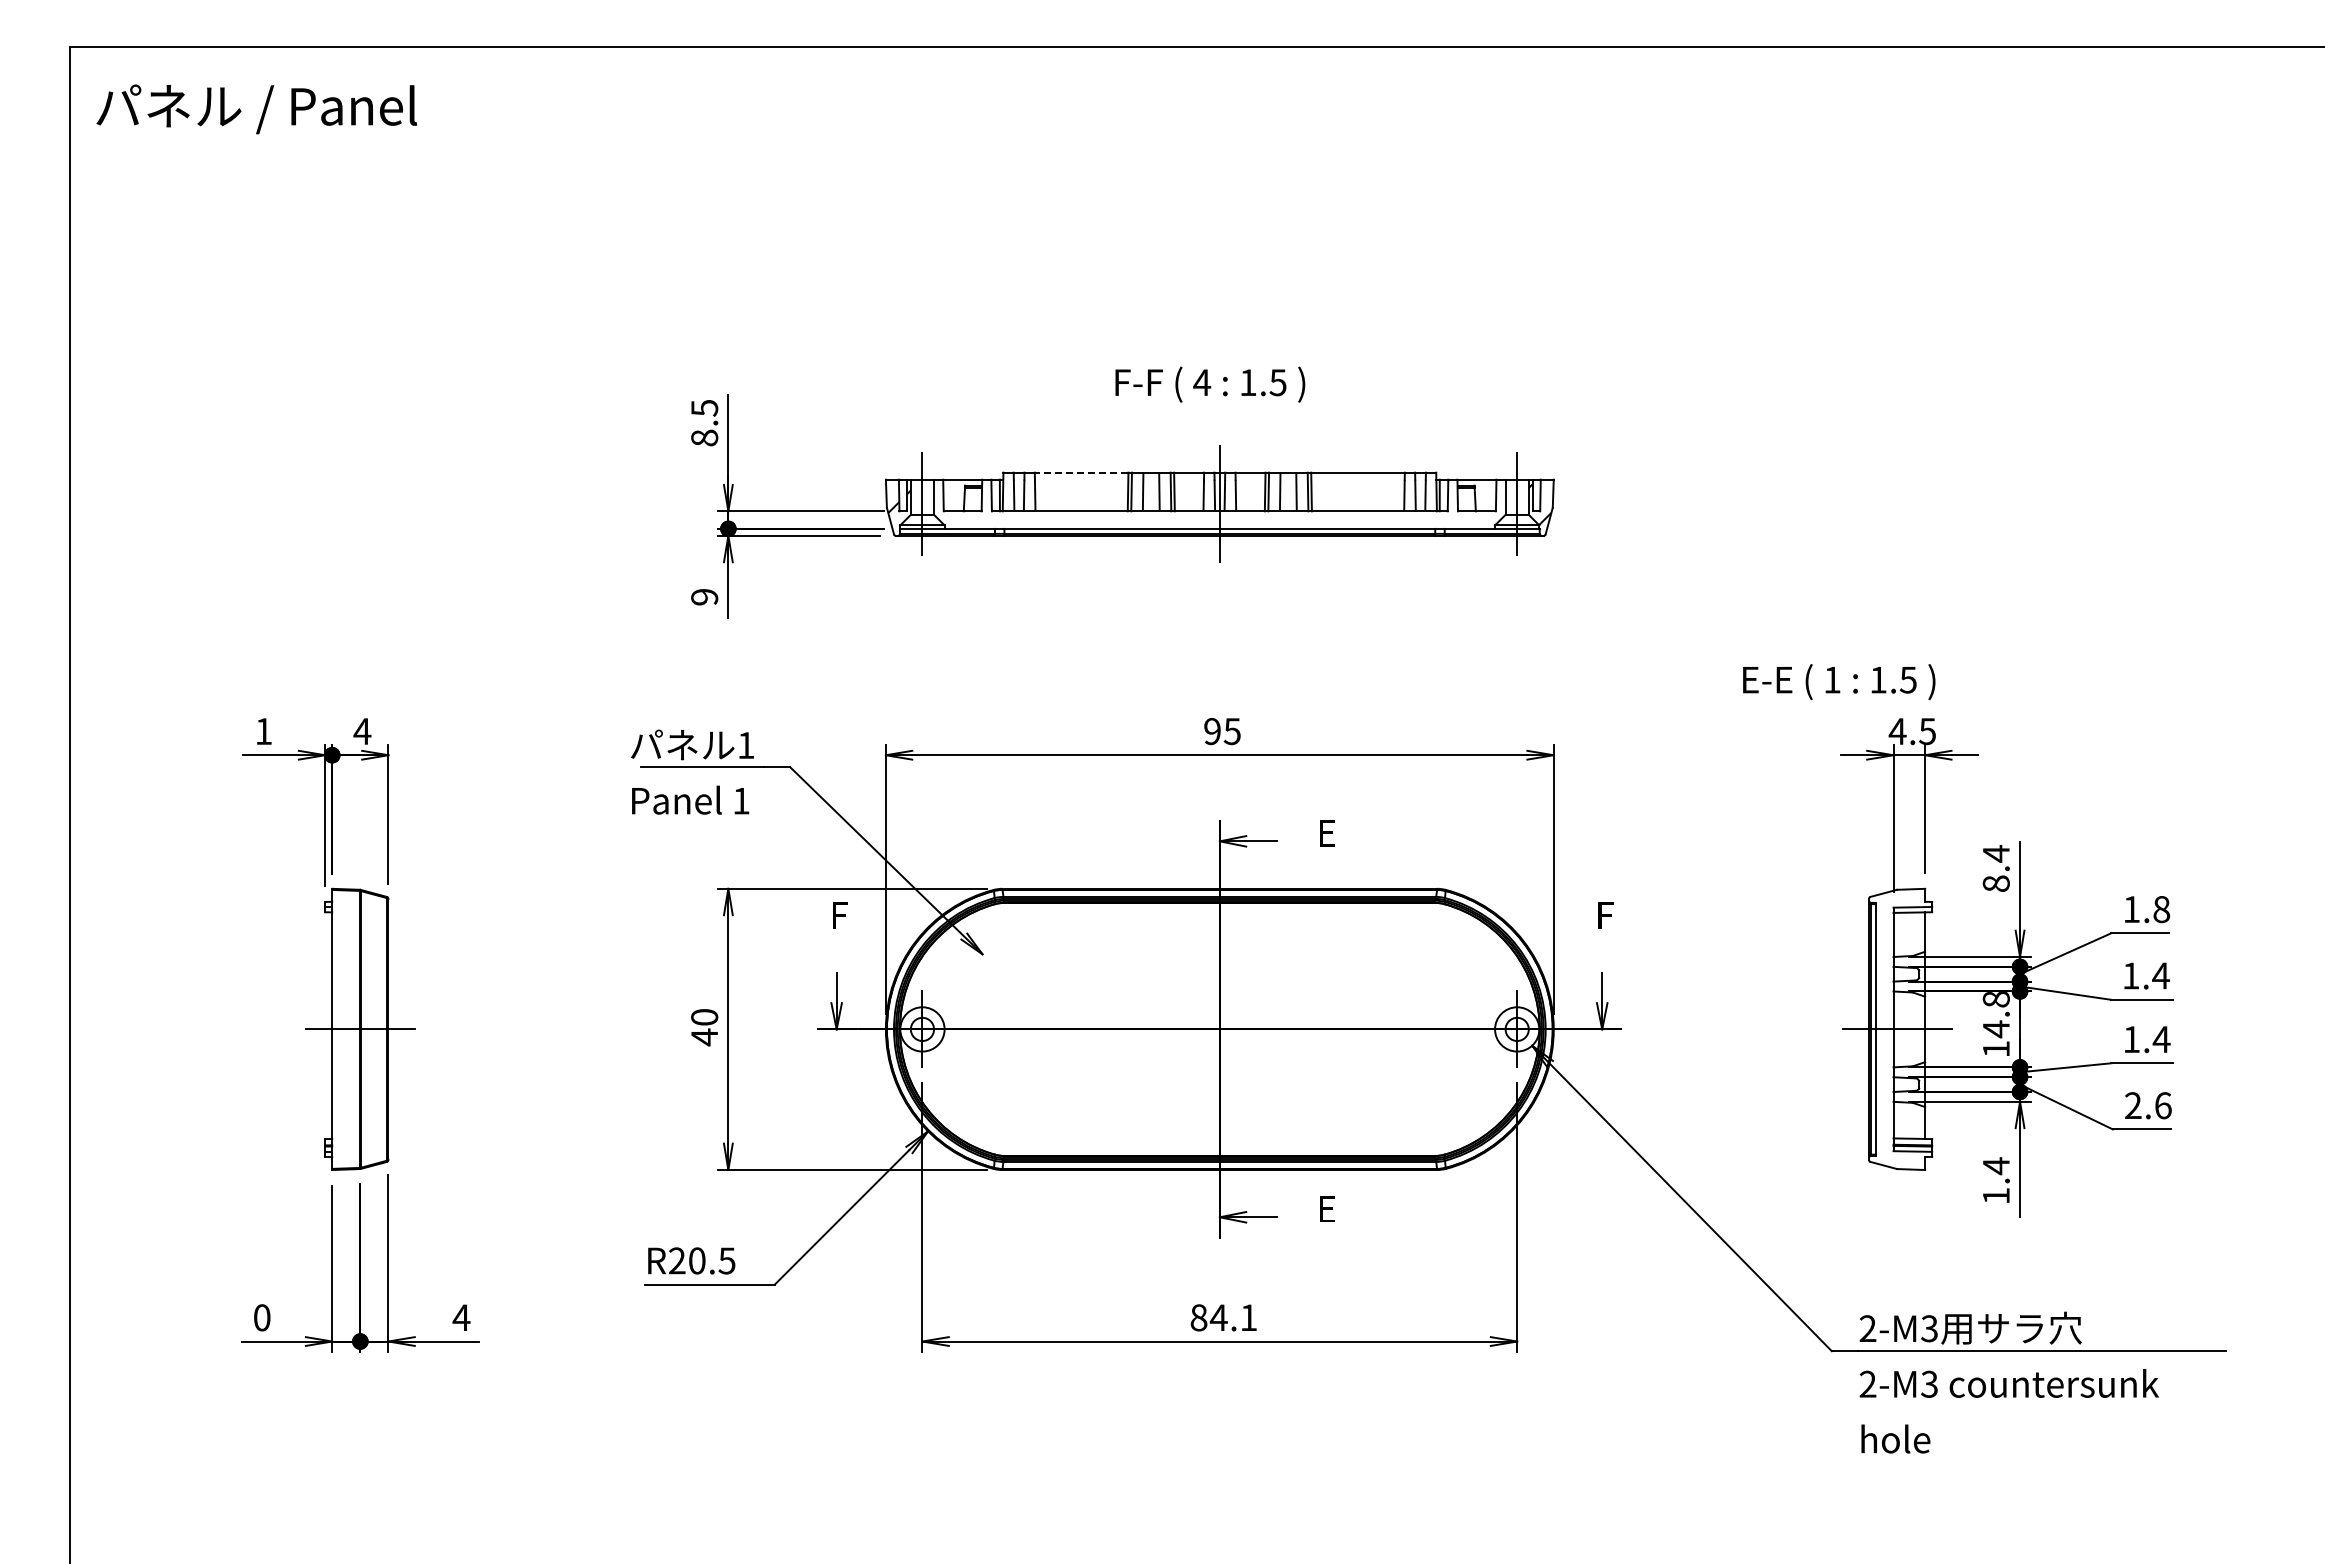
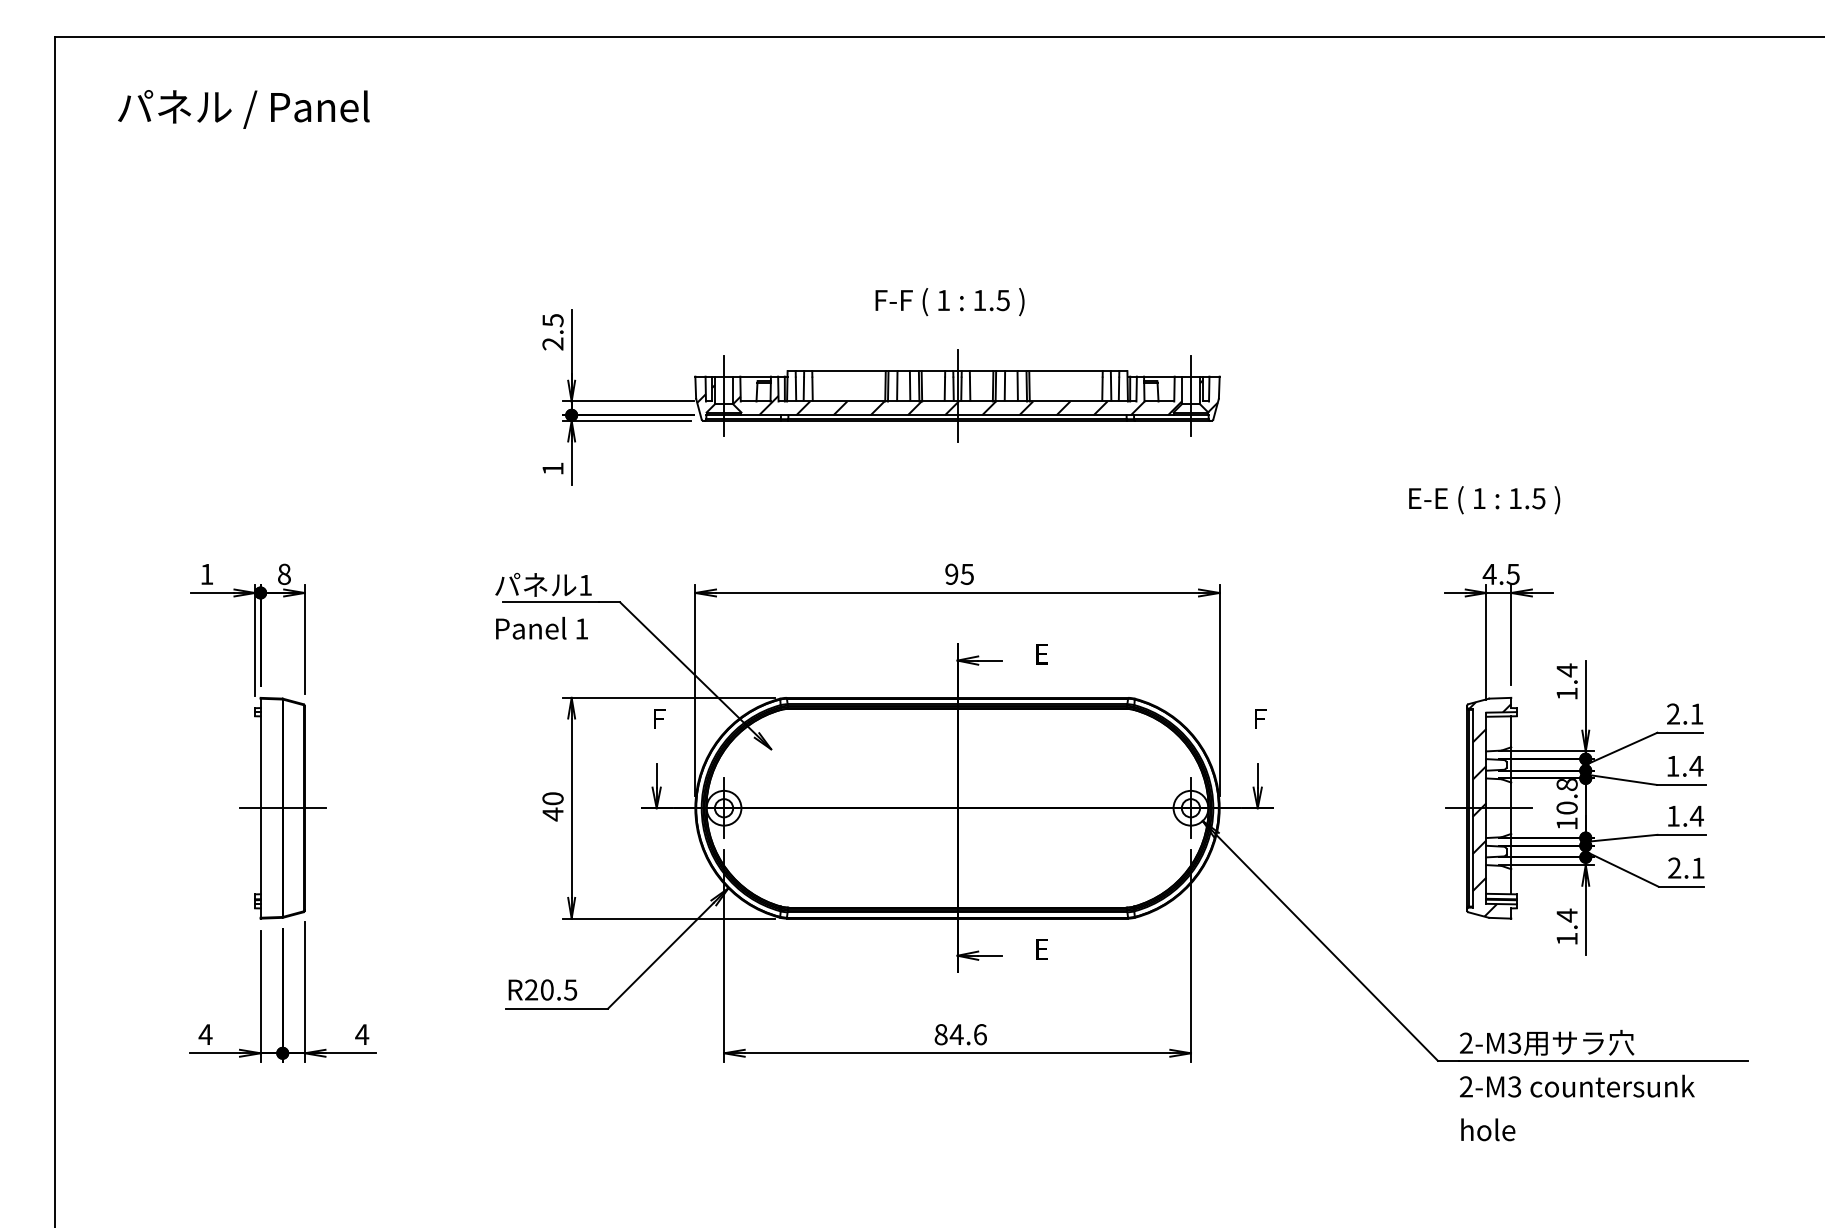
text: (256, 109) -> (243, 109), moved
text: (1202, 382) -> (943, 300), 4 -> 1
text: (704, 437) -> (552, 343), 8.5 -> 2.5
line: (1081, 472) -> (848, 371), dashed -> solid
hatch: (1219, 516) -> (957, 405), added
text: (704, 597) -> (552, 469), 9 -> 1
text: (1839, 681) -> (1484, 499), moved
text: (362, 731) -> (284, 574), 4 -> 8
text: (1995, 883) -> (1566, 693), 8.4 -> 1.4
text: (2146, 909) -> (1685, 714), 1.8 -> 2.1
text: (1995, 1029) -> (1566, 808), 14.8 -> 10.8
hatch: (1898, 1030) -> (1490, 809), added
text: (2163, 1105) -> (1698, 867), 2.6 -> 2.1
text: (262, 1317) -> (205, 1034), 0 -> 4
text: (1249, 1317) -> (980, 1034), 84.1 -> 84.6

